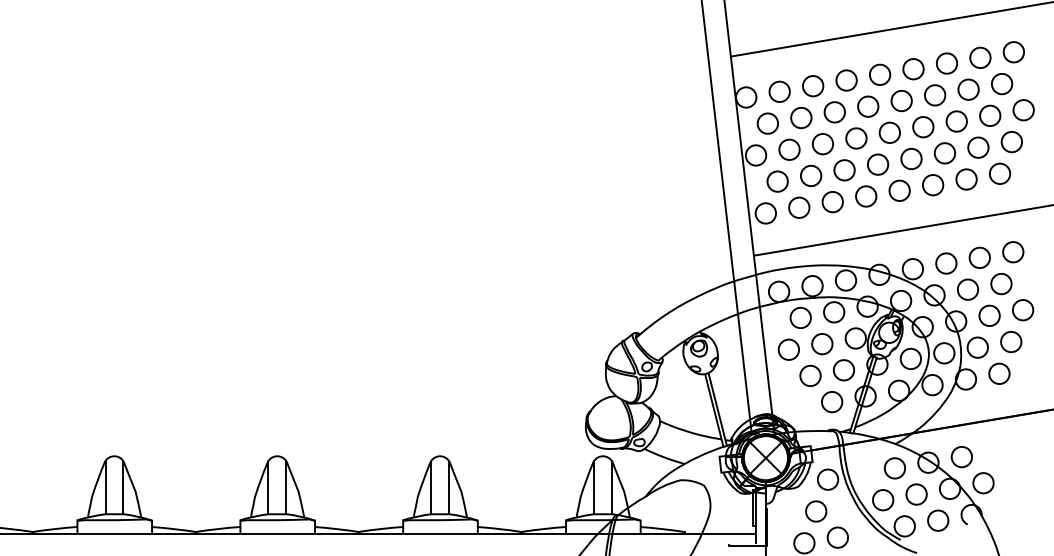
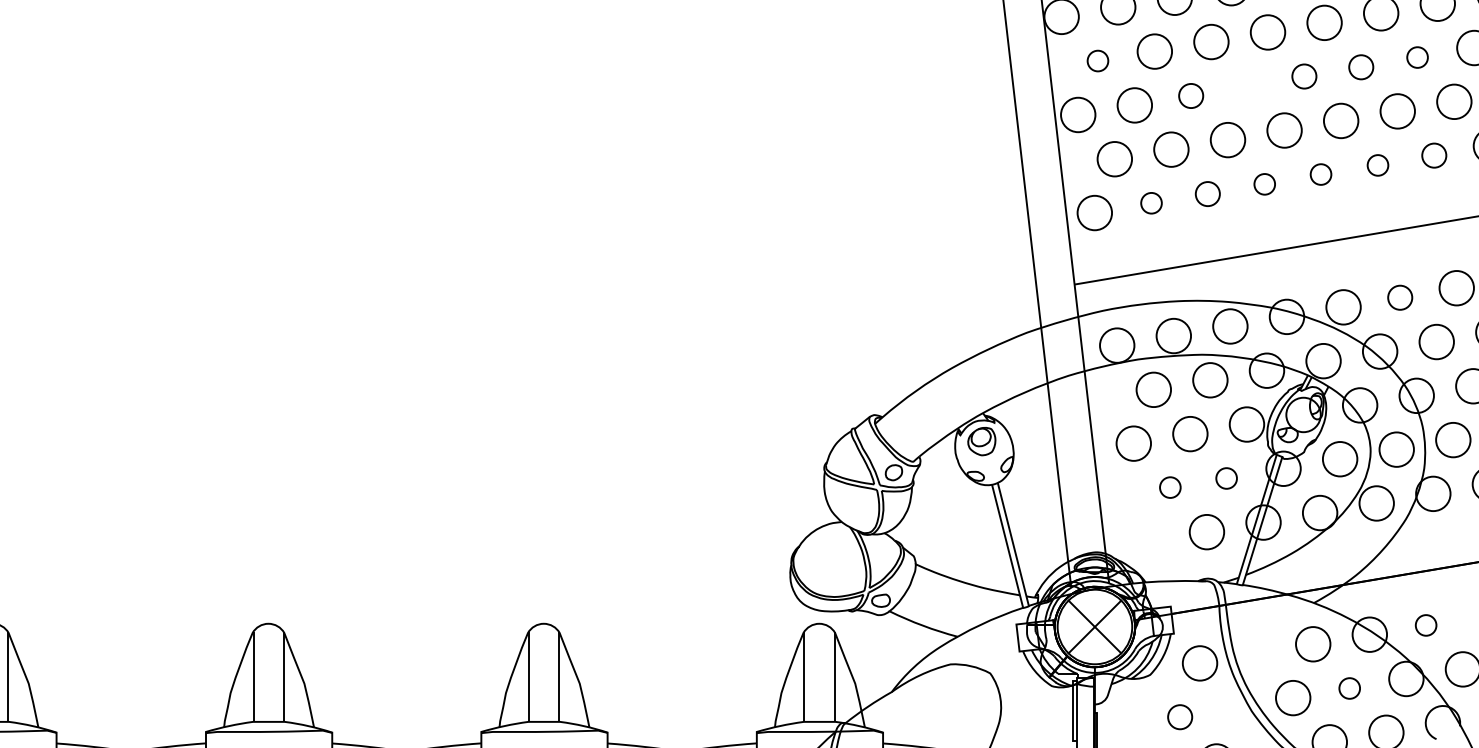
circle: (956, 121) -> (1417, 57), size x0.6
circle: (767, 123) -> (1097, 60), size x0.6
circle: (923, 127) -> (1361, 67), size x0.7
circle: (889, 132) -> (1303, 76), size x0.7
circle: (856, 138) -> (1248, 86), removed
circle: (822, 144) -> (1190, 96), size x0.7
circle: (966, 179) -> (1434, 155), size x0.7
circle: (933, 185) -> (1378, 165), size x0.6
circle: (899, 190) -> (1320, 174), size x0.6
circle: (866, 196) -> (1265, 184), size x0.6
circle: (832, 202) -> (1207, 194), size x0.7
circle: (799, 207) -> (1151, 202), size x0.6
circle: (946, 263) -> (1400, 297), size x0.7
circle: (843, 370) -> (1226, 478), size x0.6
circle: (810, 375) -> (1170, 487), size x0.6
circle: (961, 457) -> (1425, 625), size x0.6
circle: (916, 494) -> (1349, 688), size x0.6
circle: (816, 511) -> (1180, 717), size x0.7

